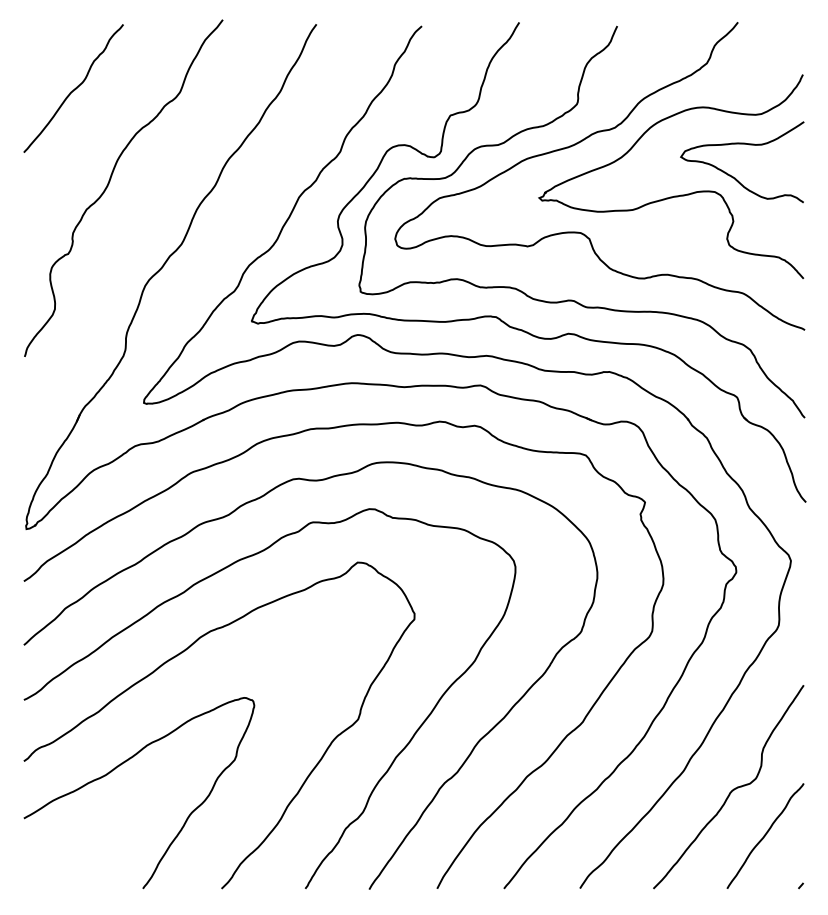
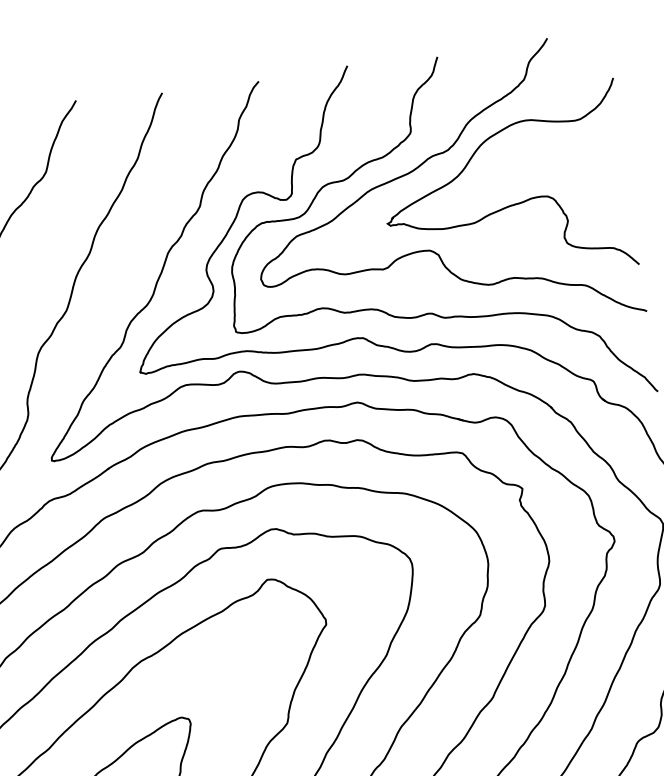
curve: (735, 177) -> (564, 180), removed

